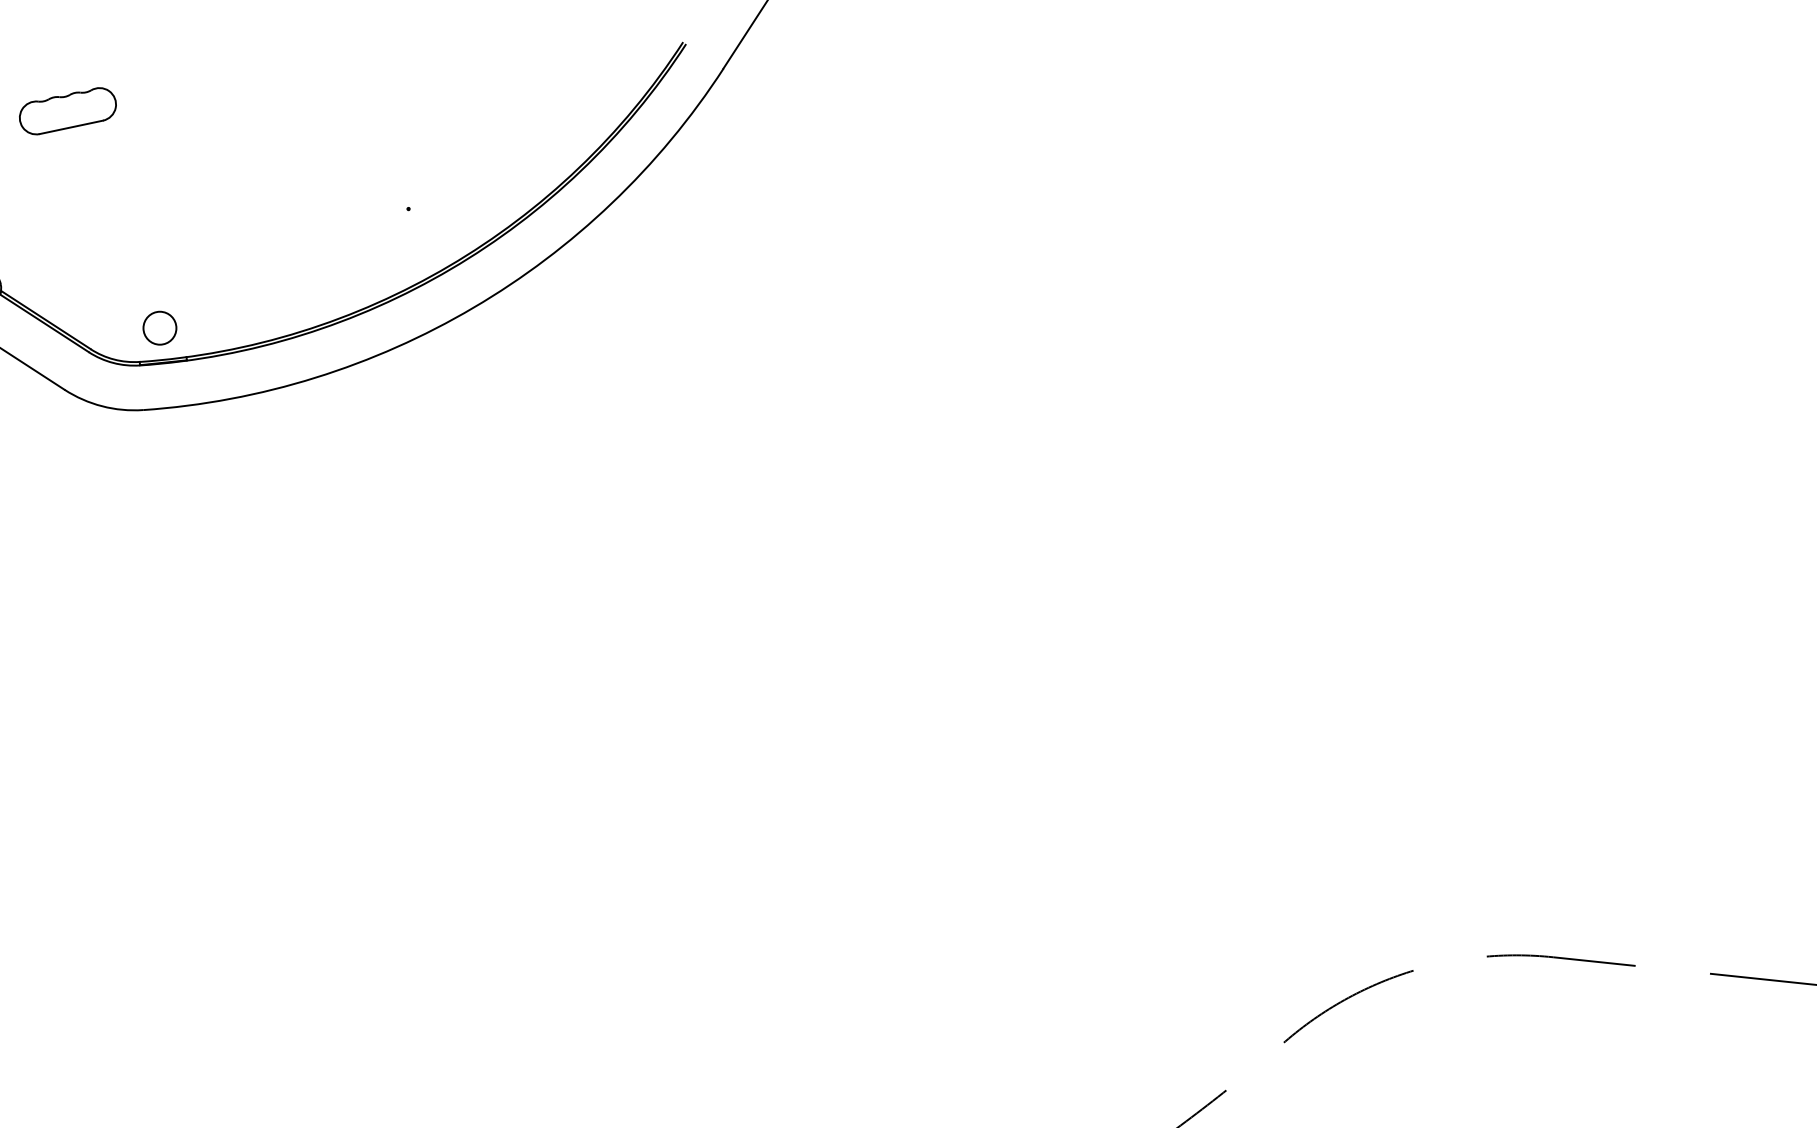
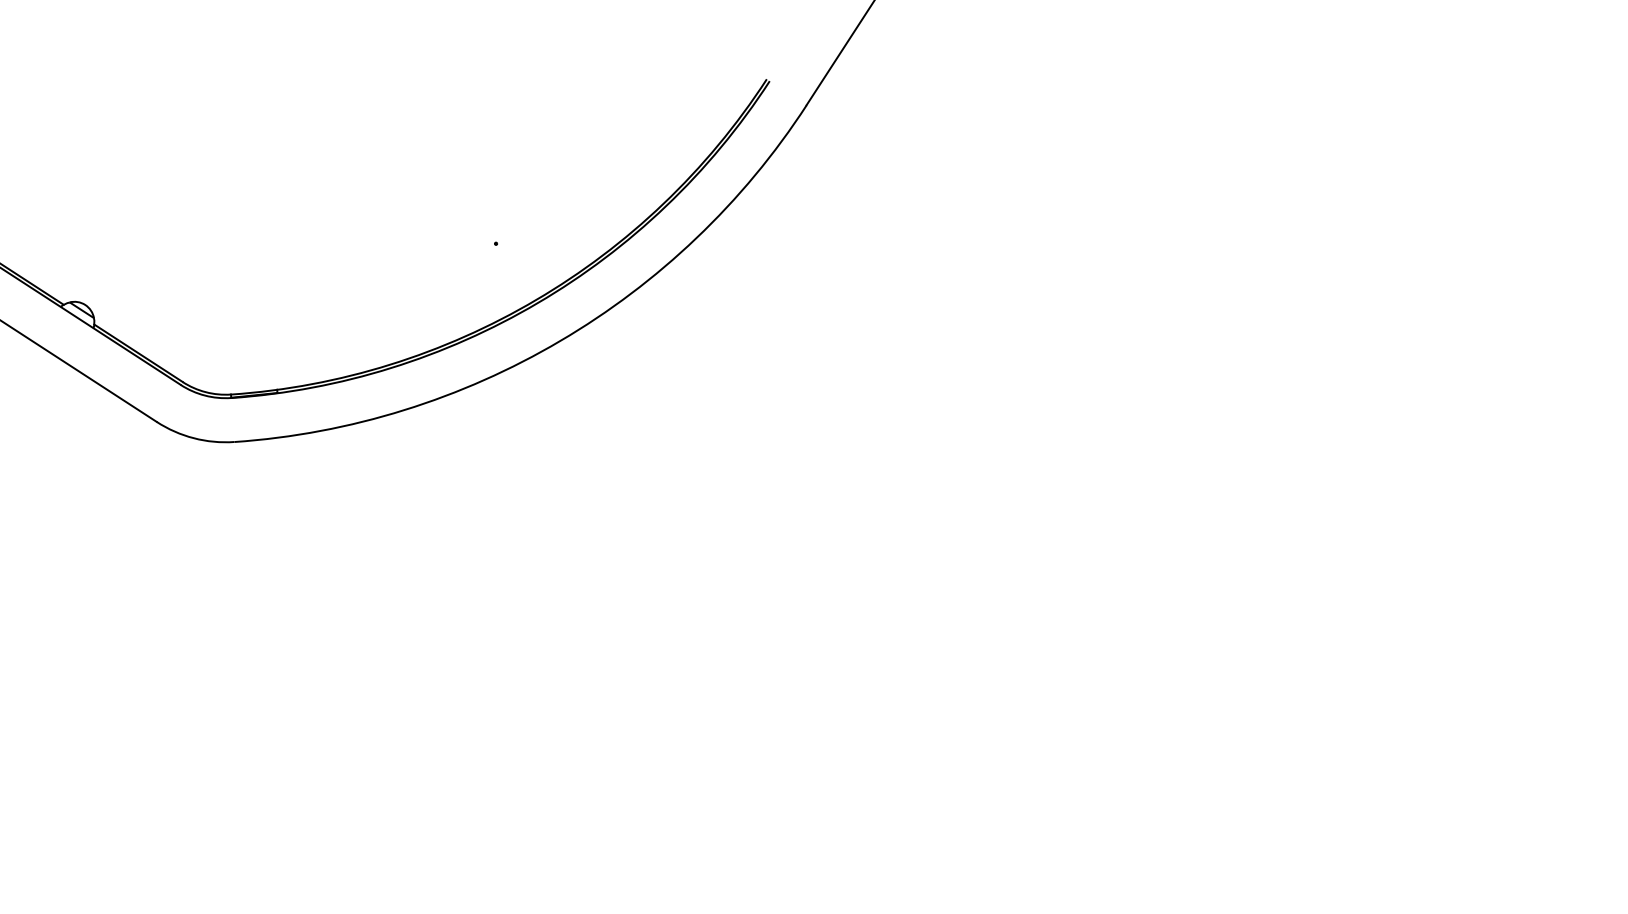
part: (67, 111) -> (159, 147), removed
circle: (159, 327) -> (250, 360), removed

